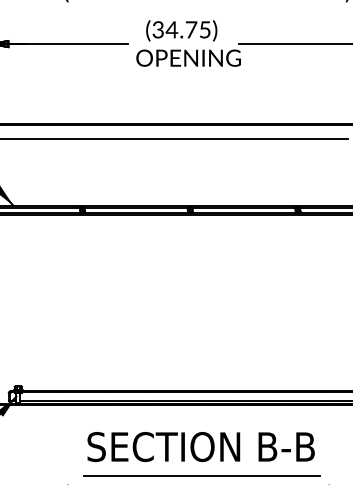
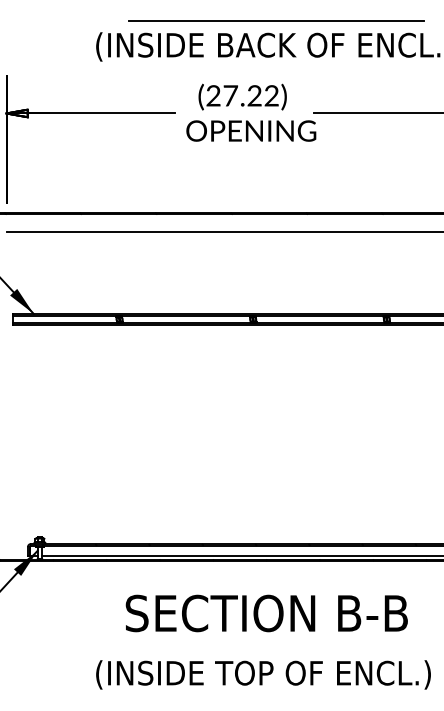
text: (181, 29) -> (242, 95), (34.75) -> (27.22)
line: (201, 476) -> (267, 649), removed

